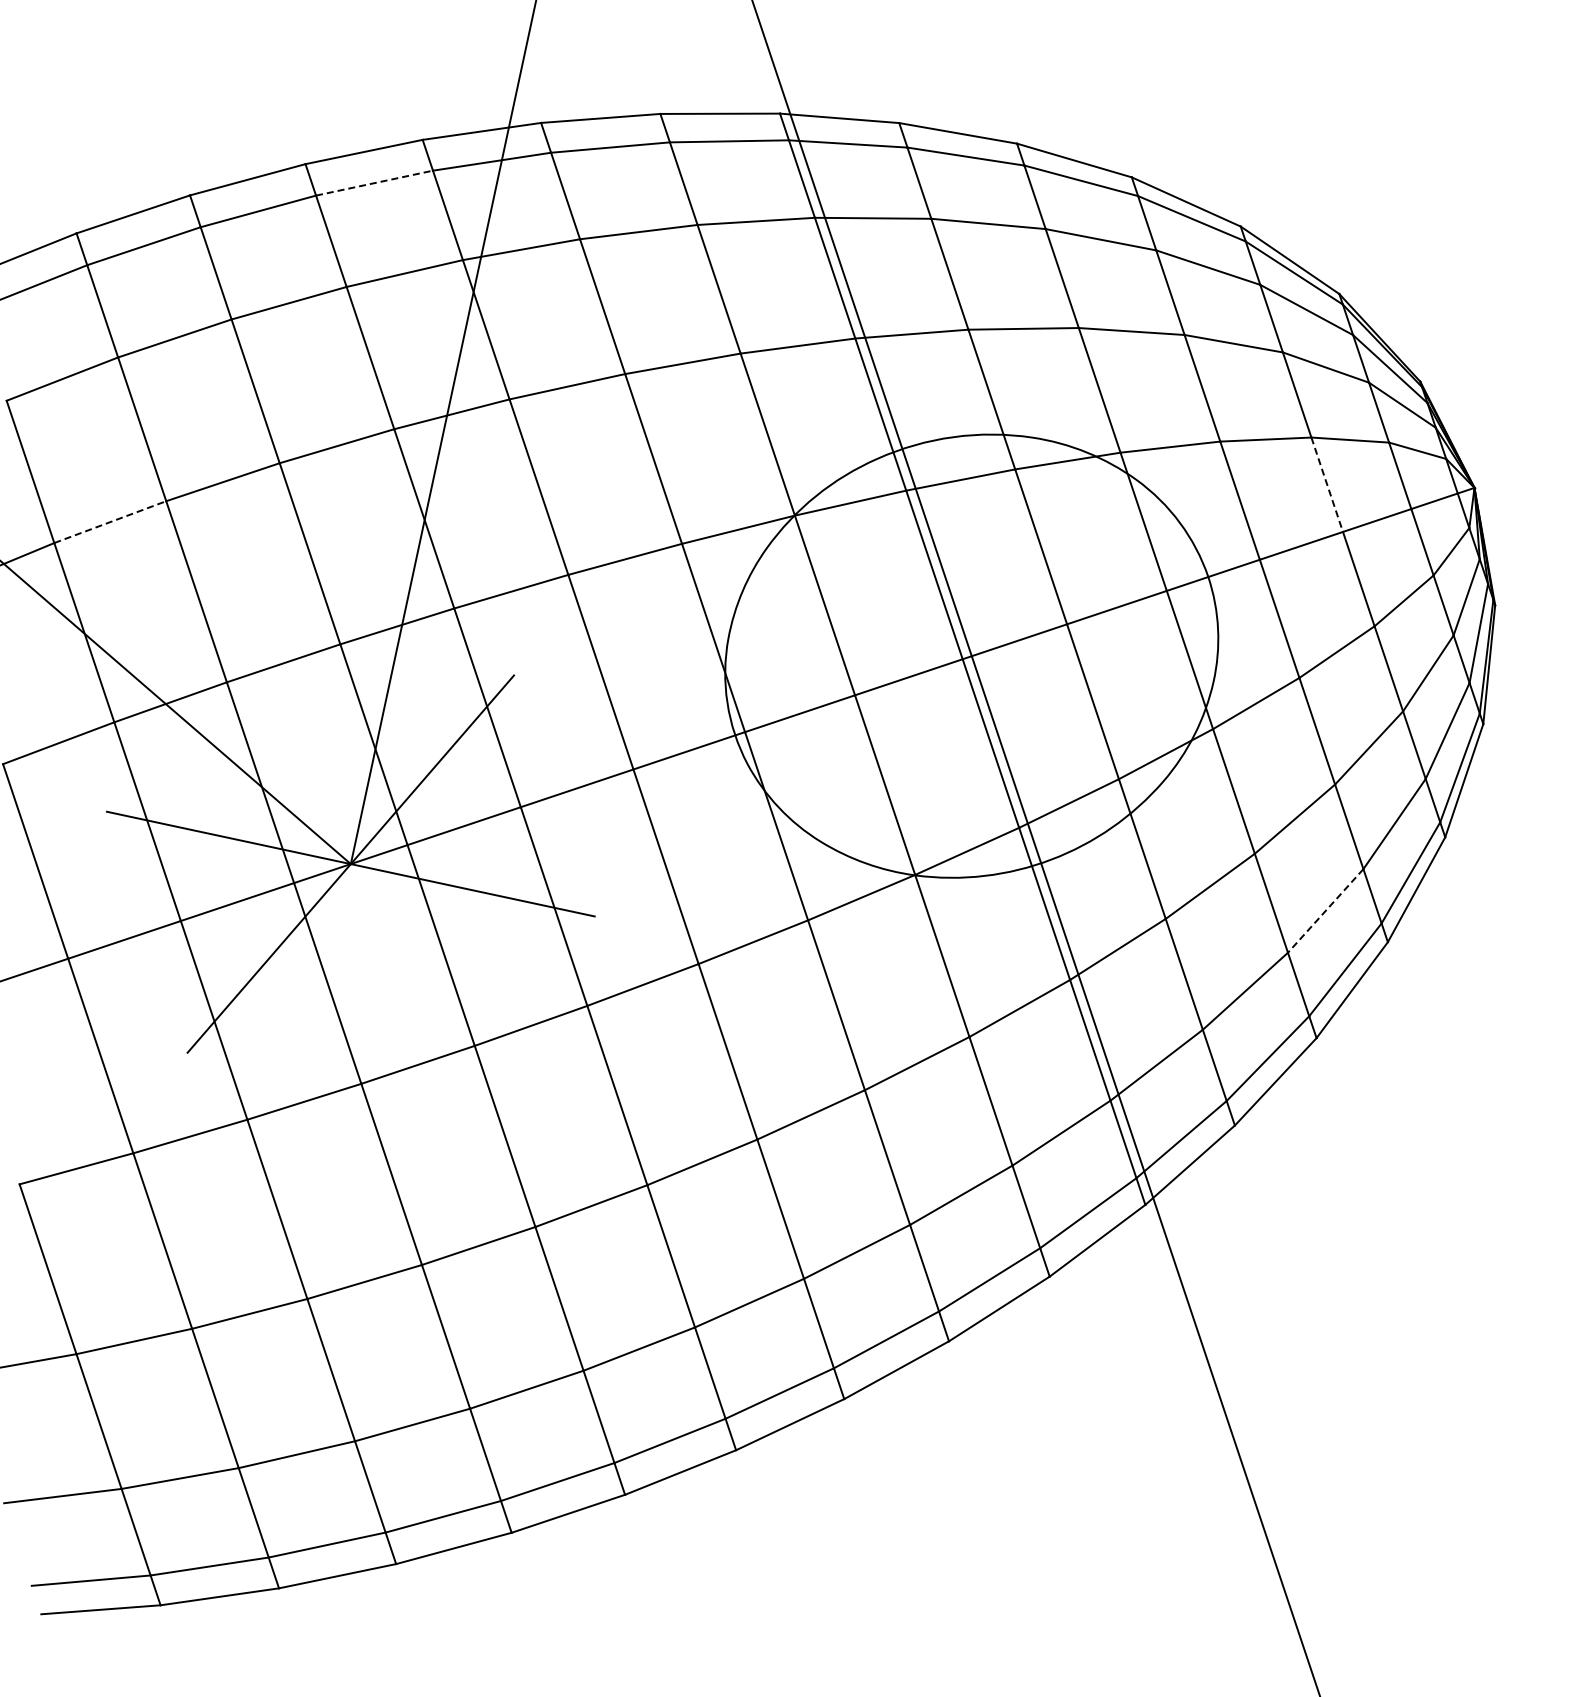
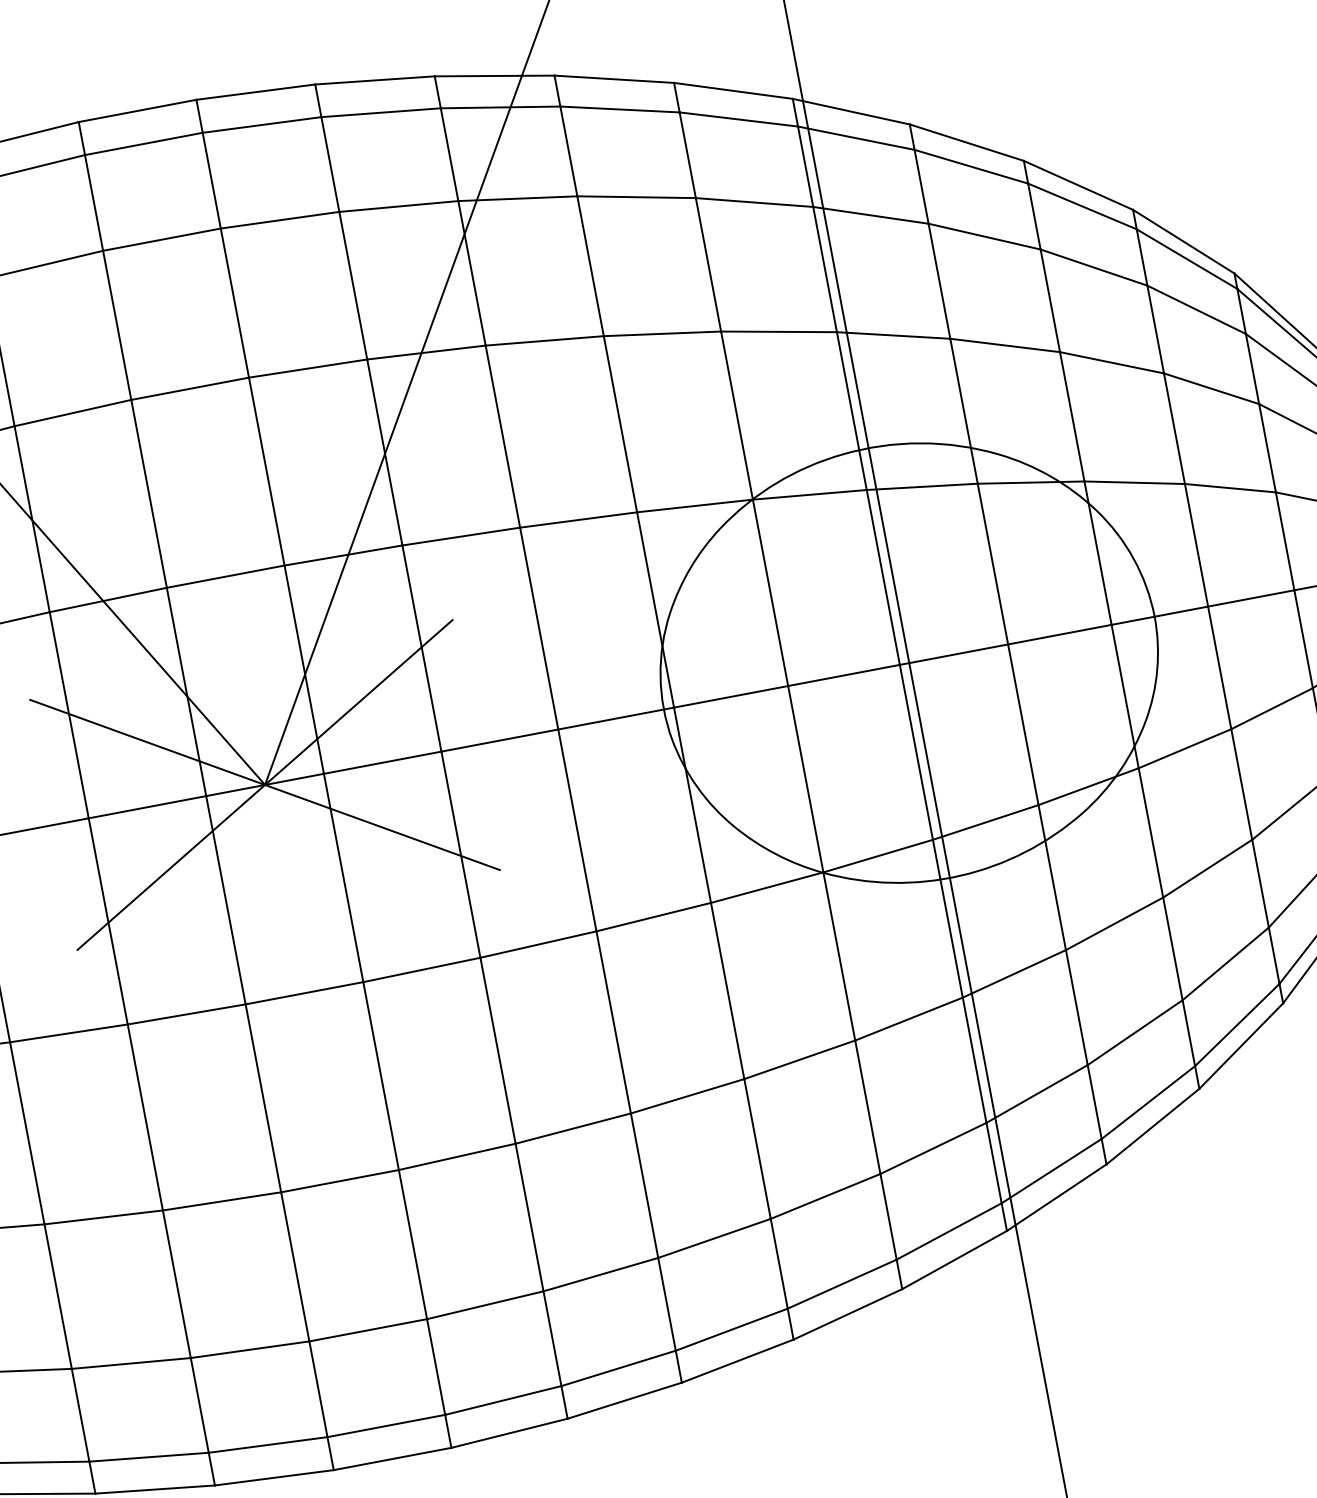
line: (374, 183) -> (381, 113), dashed -> solid
line: (1327, 484) -> (1285, 541), dashed -> solid
line: (110, 522) -> (73, 413), dashed -> solid
line: (1325, 911) -> (1225, 964), dashed -> solid

